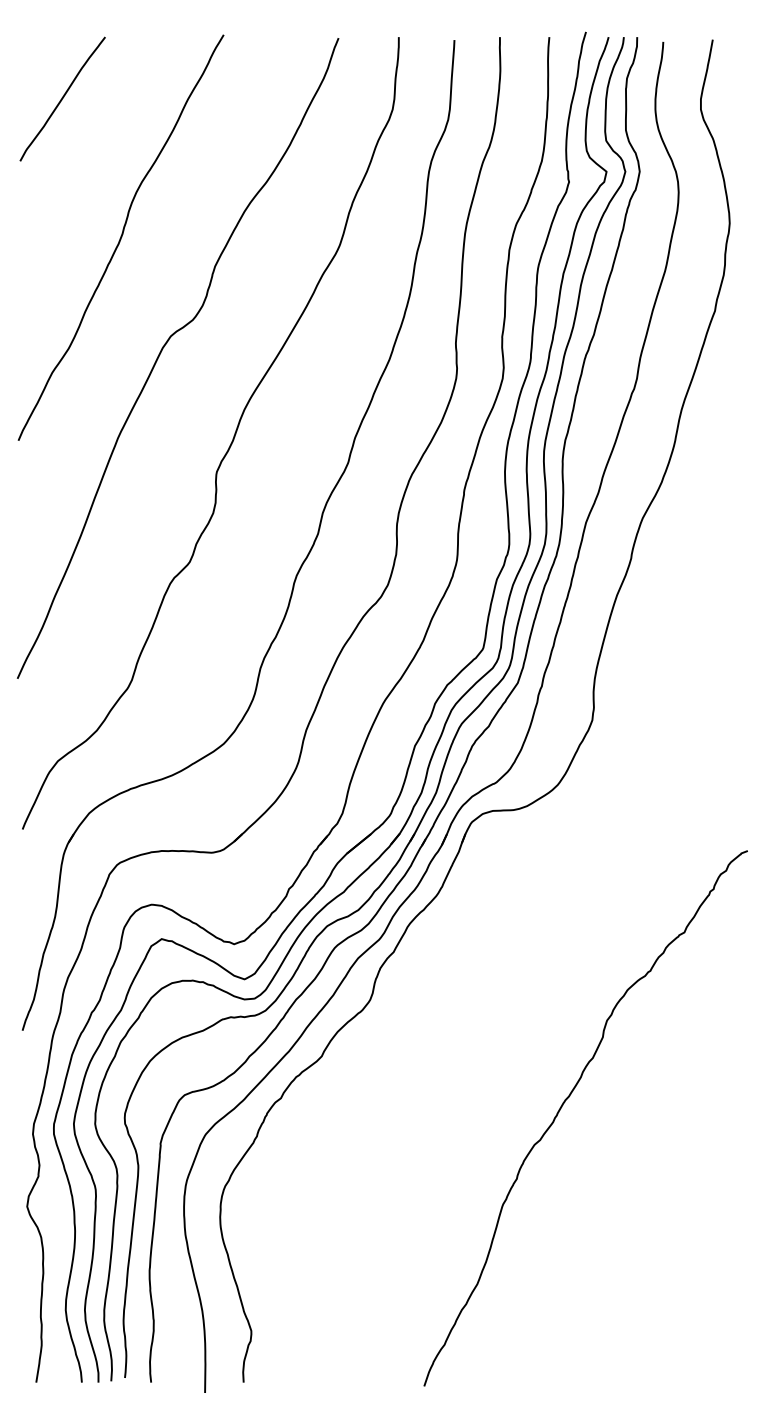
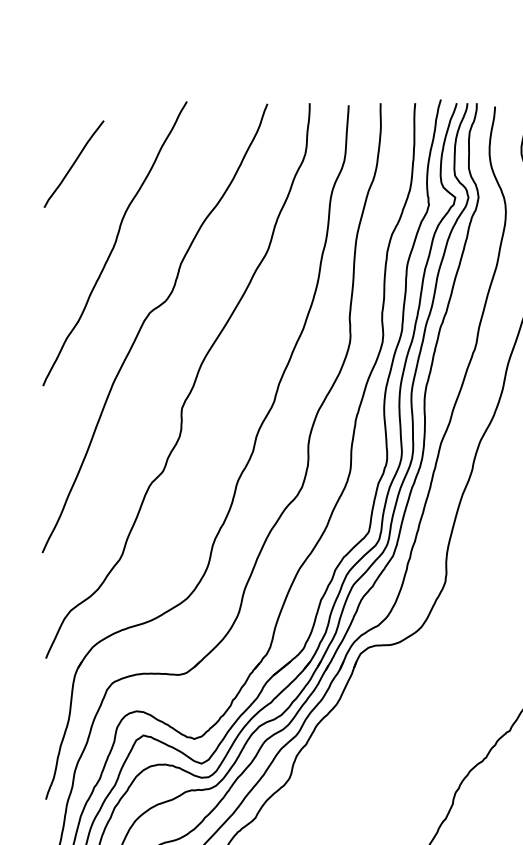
curve: (62, 98) -> (73, 163), moved

